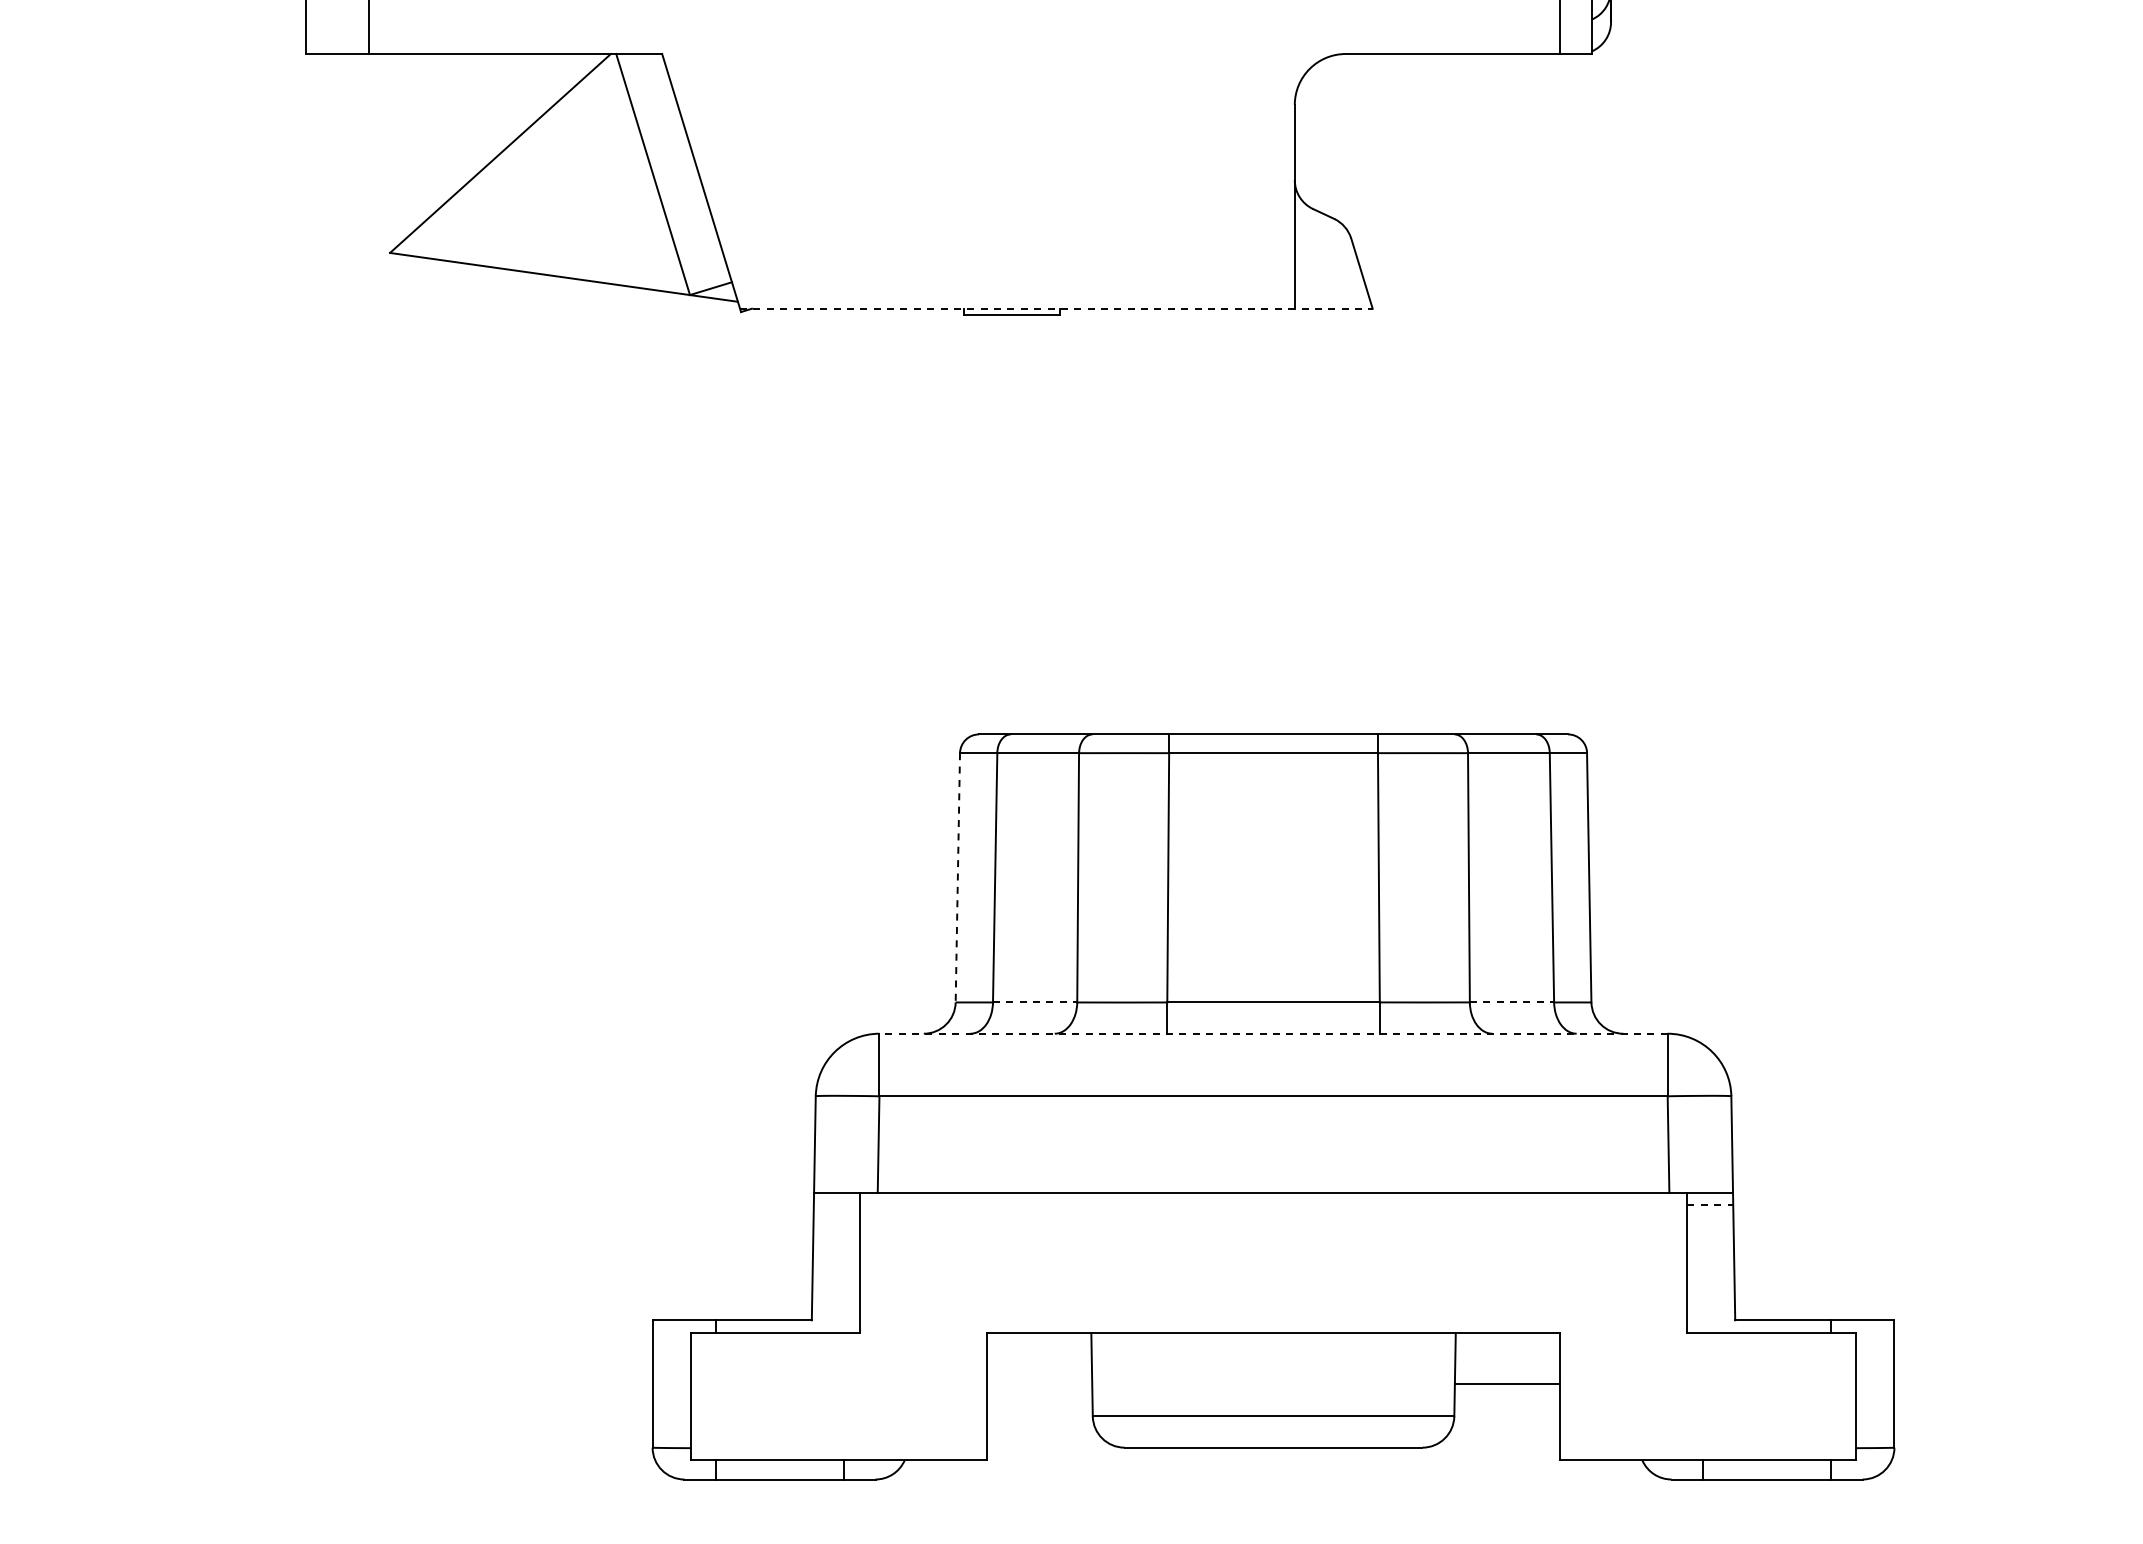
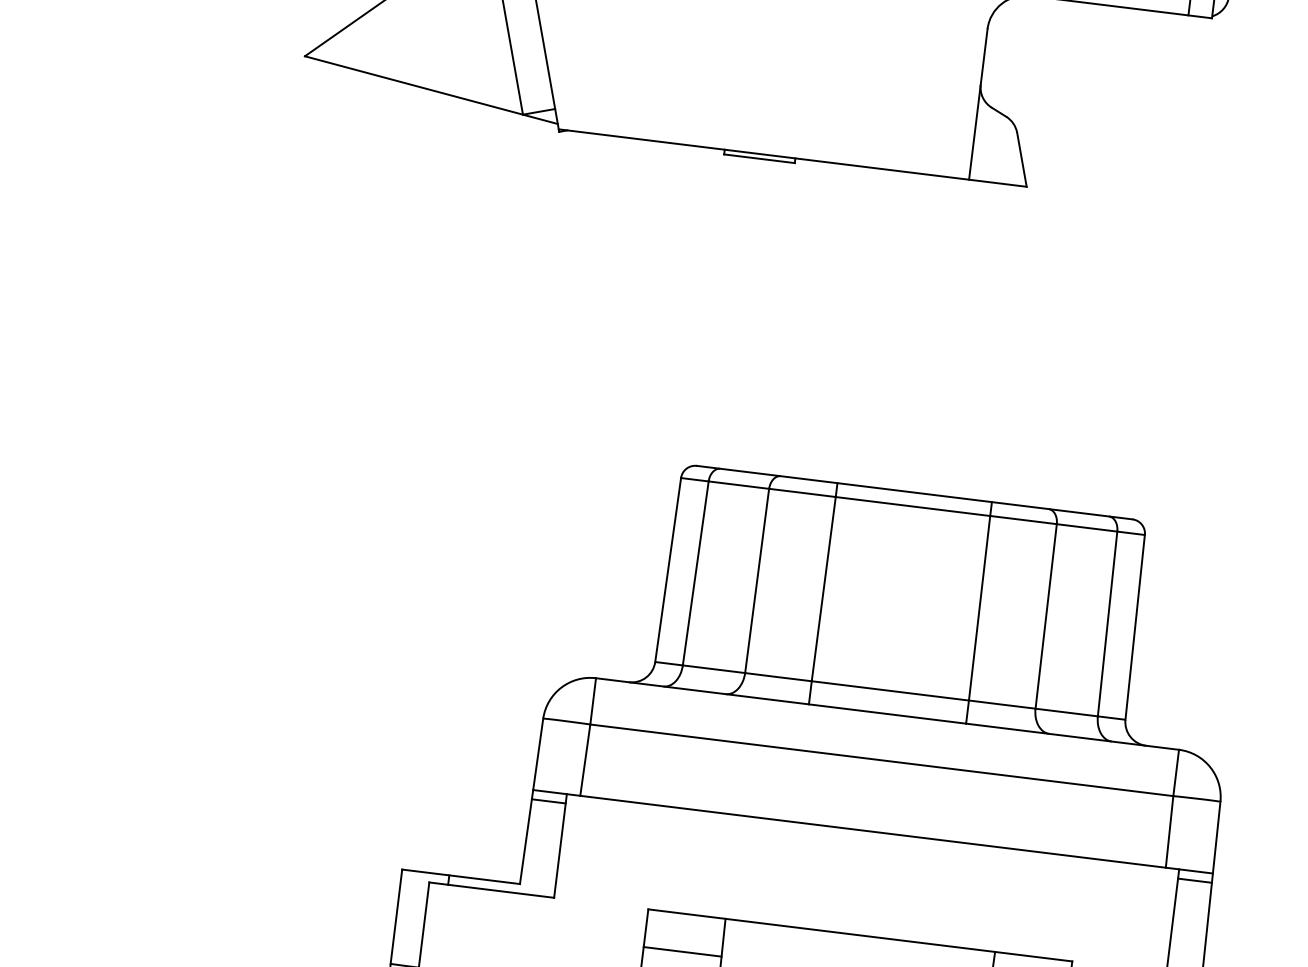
line: (1056, 308) -> (792, 157), dashed -> solid
line: (957, 877) -> (667, 569), dashed -> solid
line: (1035, 1002) -> (714, 669), dashed -> solid
line: (1512, 1002) -> (1067, 712), dashed -> solid
line: (1273, 1033) -> (887, 713), dashed -> solid
line: (836, 1205) -> (548, 801), added
line: (1710, 1205) -> (1195, 880), dashed -> solid
line: (1039, 1383) -> (682, 951), added

